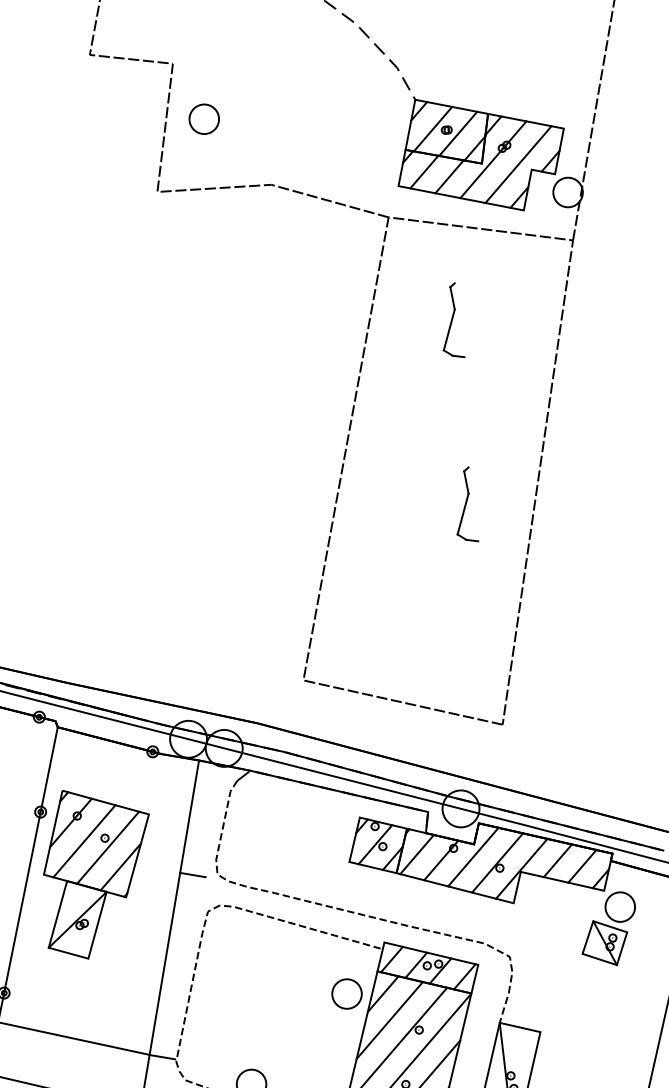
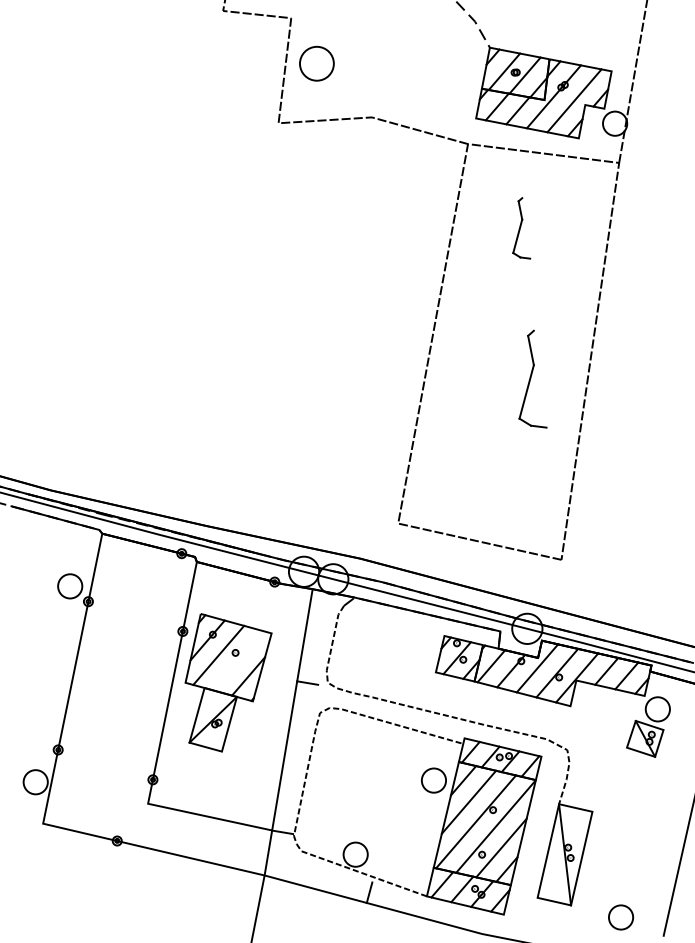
part: (203, 119) -> (316, 63), size x1.4
part: (467, 504) -> (532, 379), size x1.6
line: (107, 847) -> (237, 660), removed

